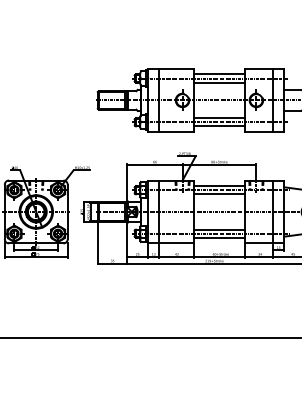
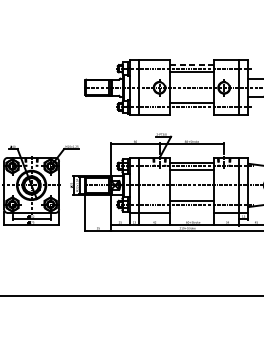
line: (219, 74) -> (191, 65), solid -> dashed
line: (219, 126) -> (191, 110), removed
line: (219, 237) -> (191, 207), removed

